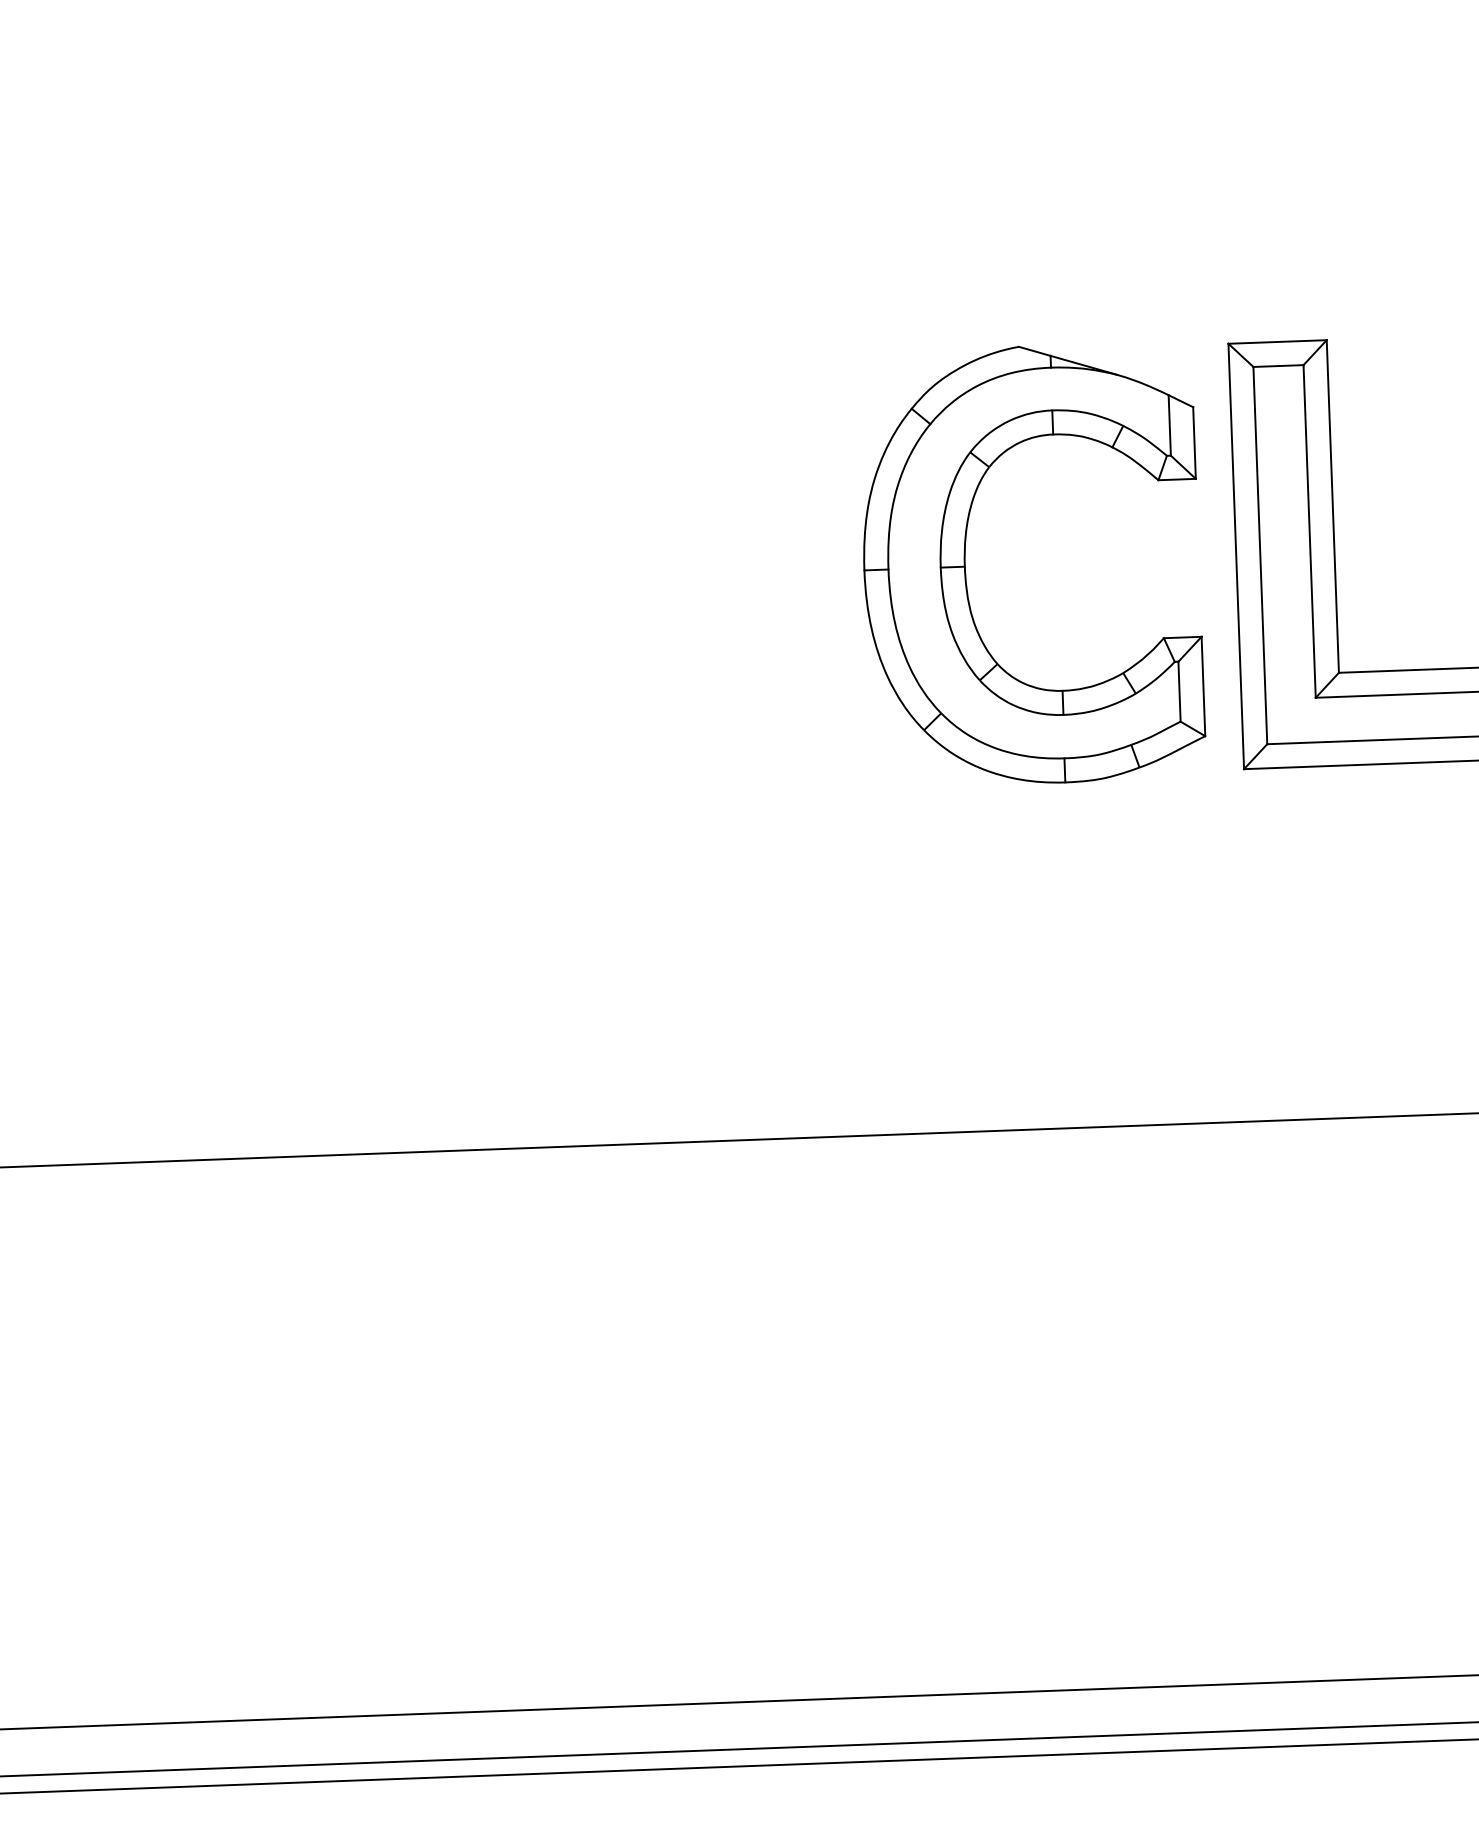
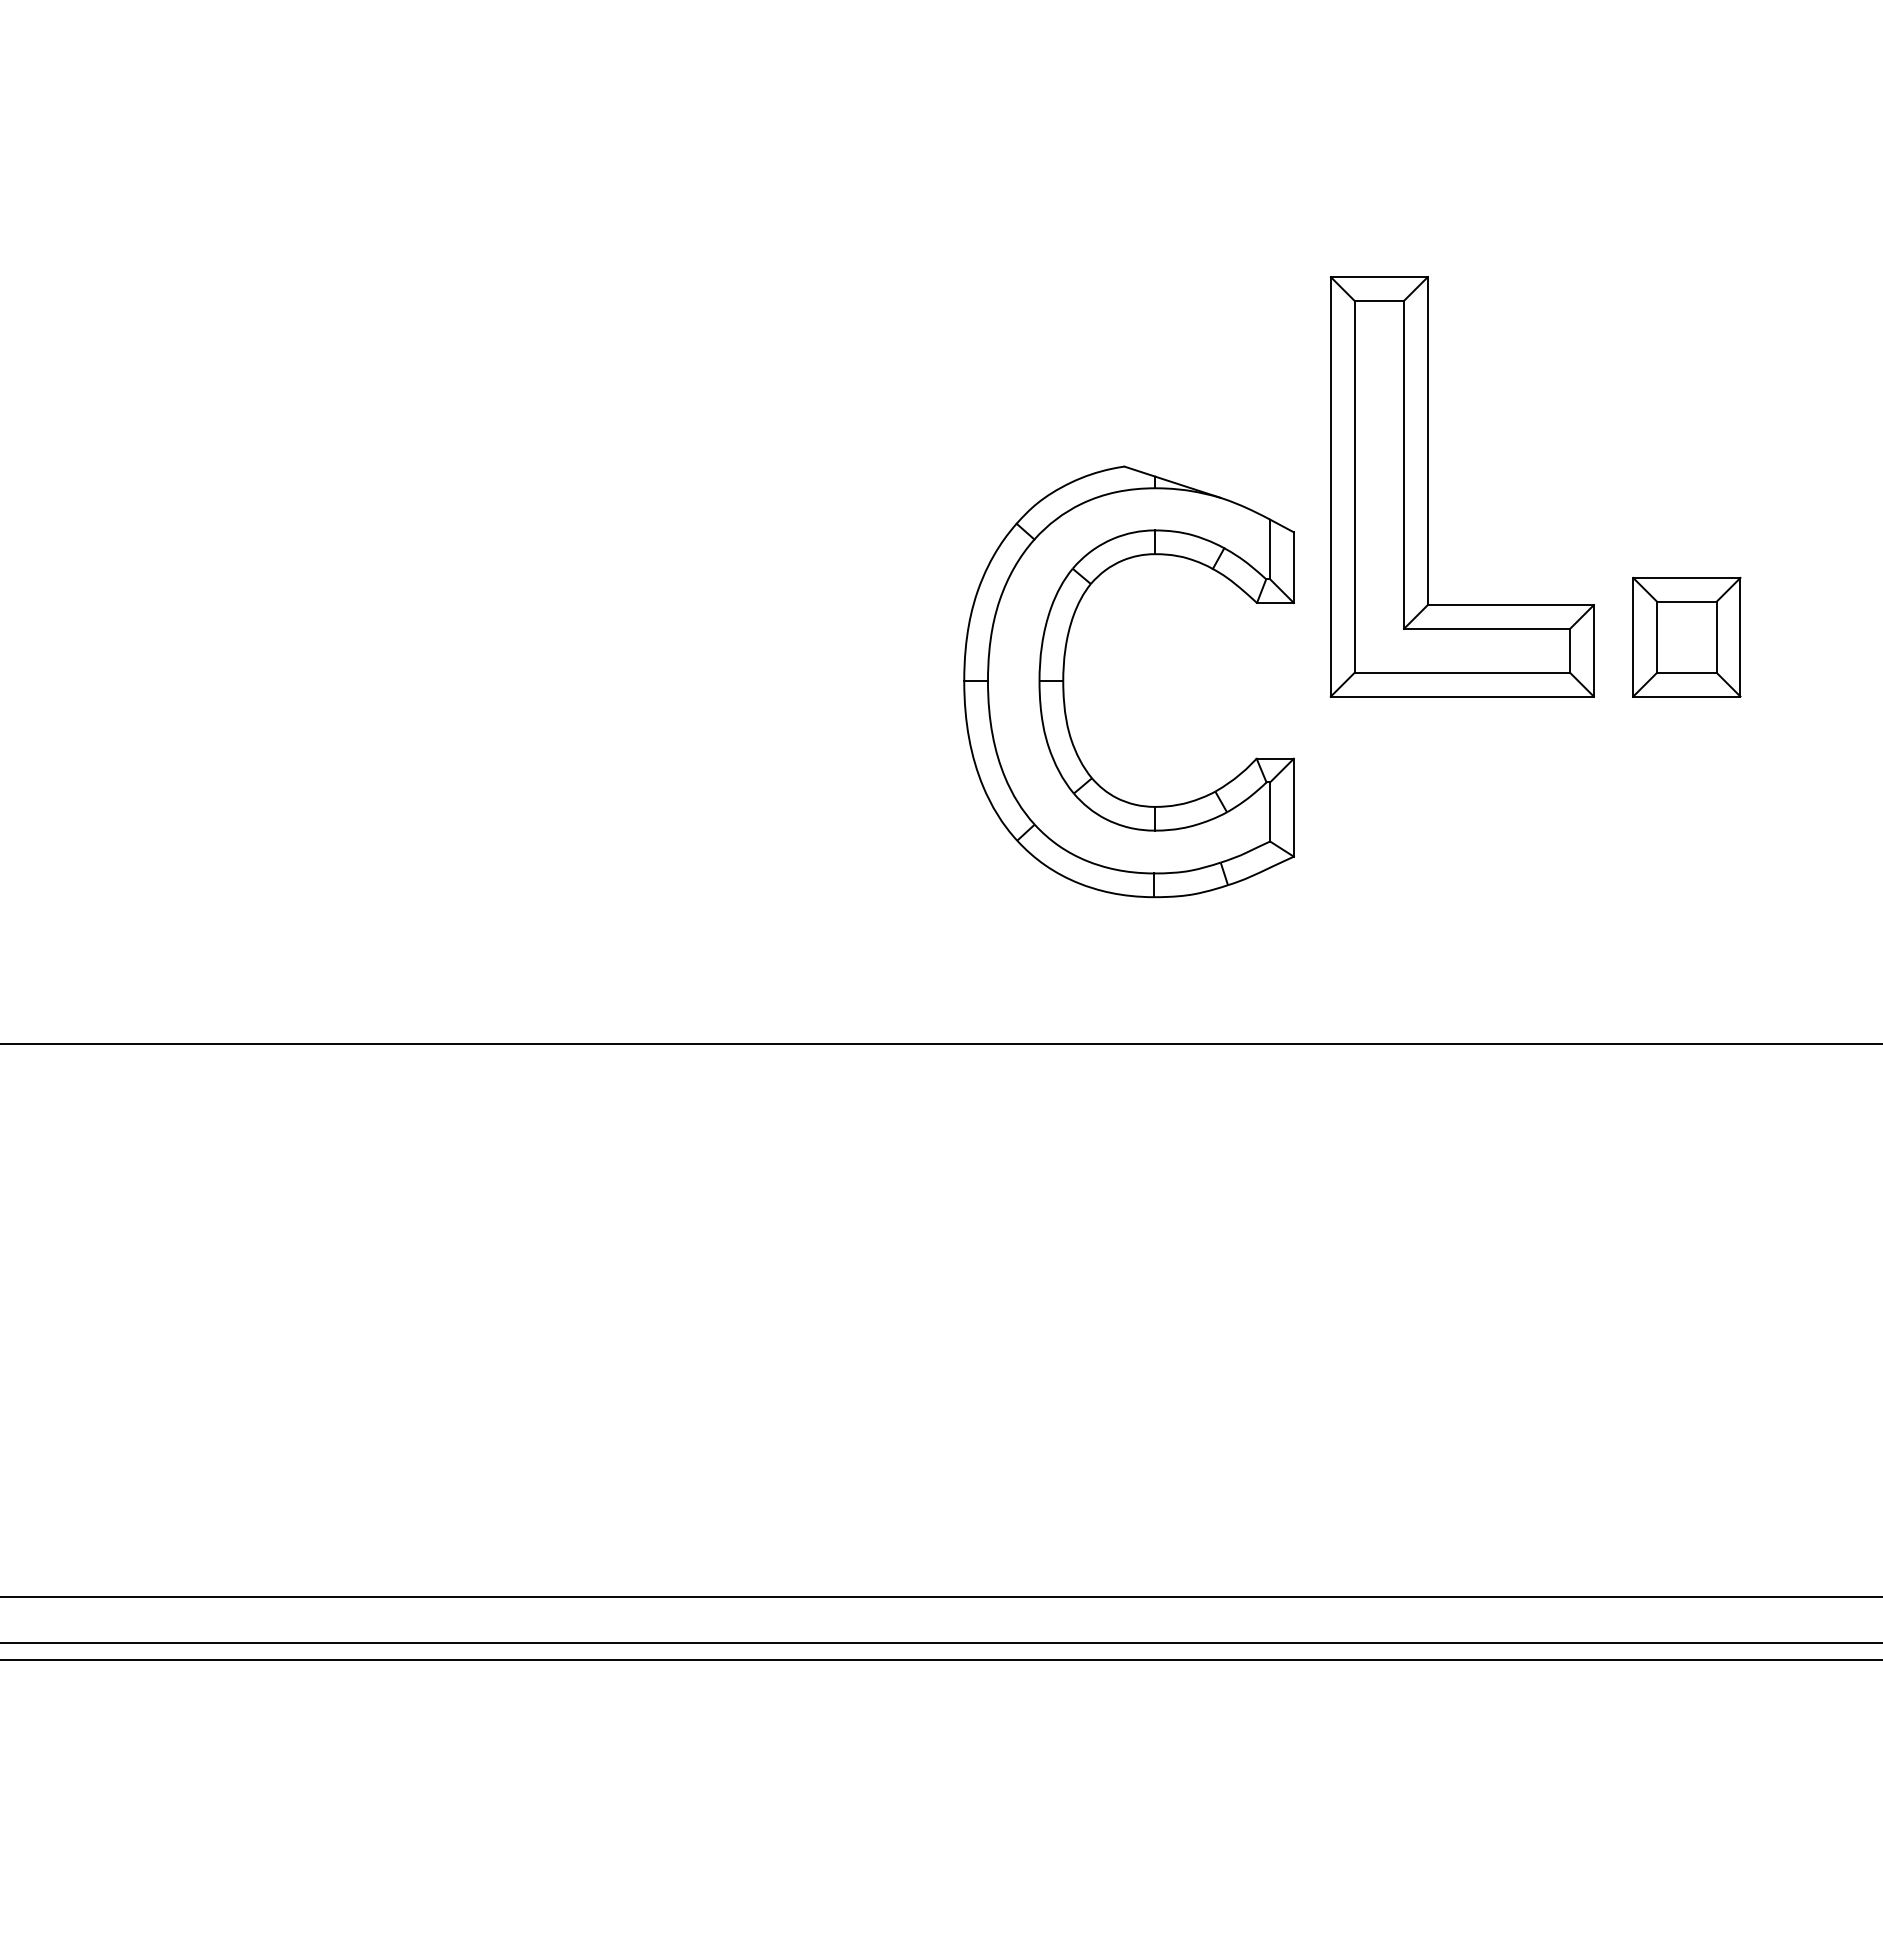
part: (966, 567) -> (1064, 681), moved

